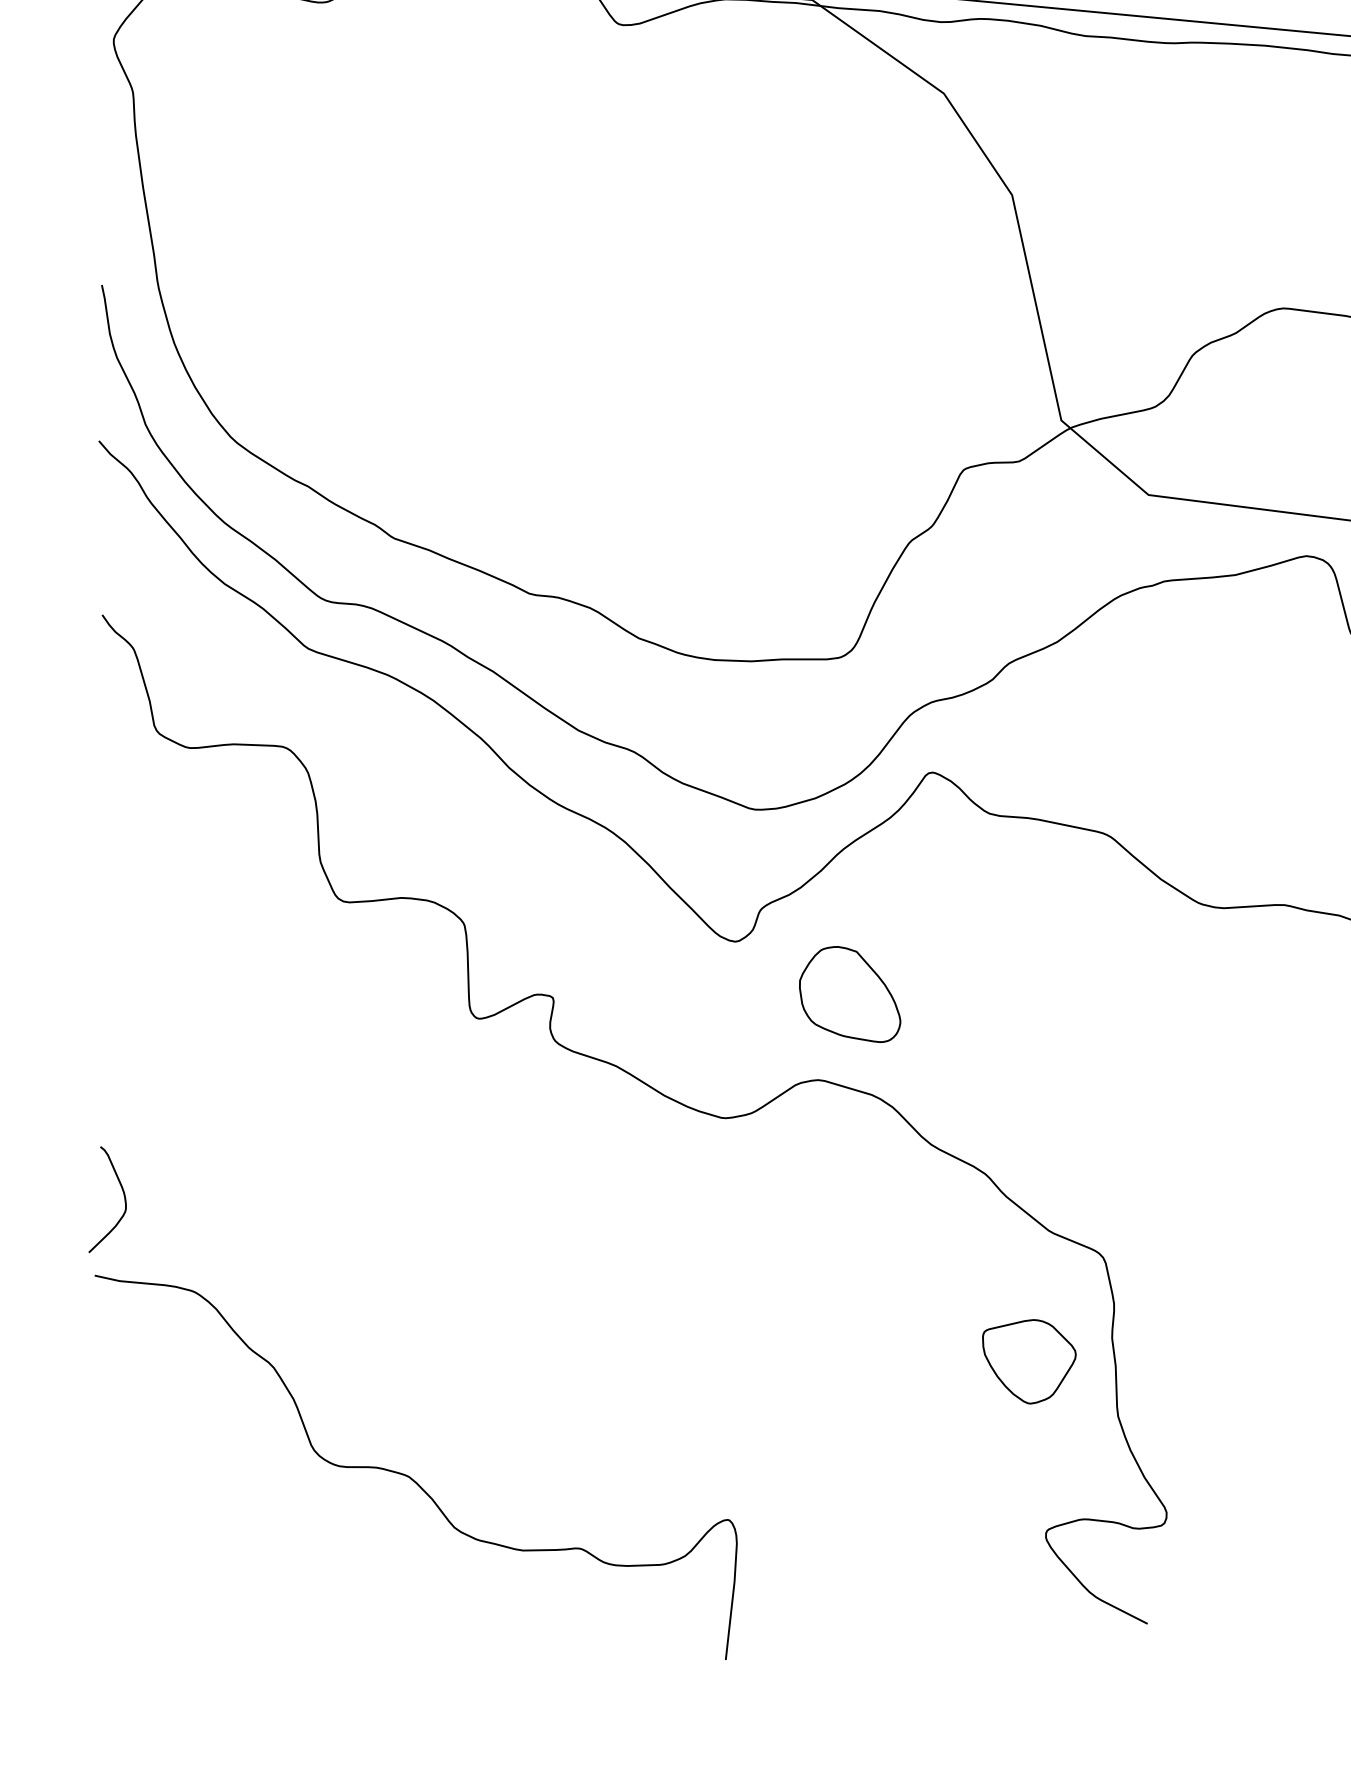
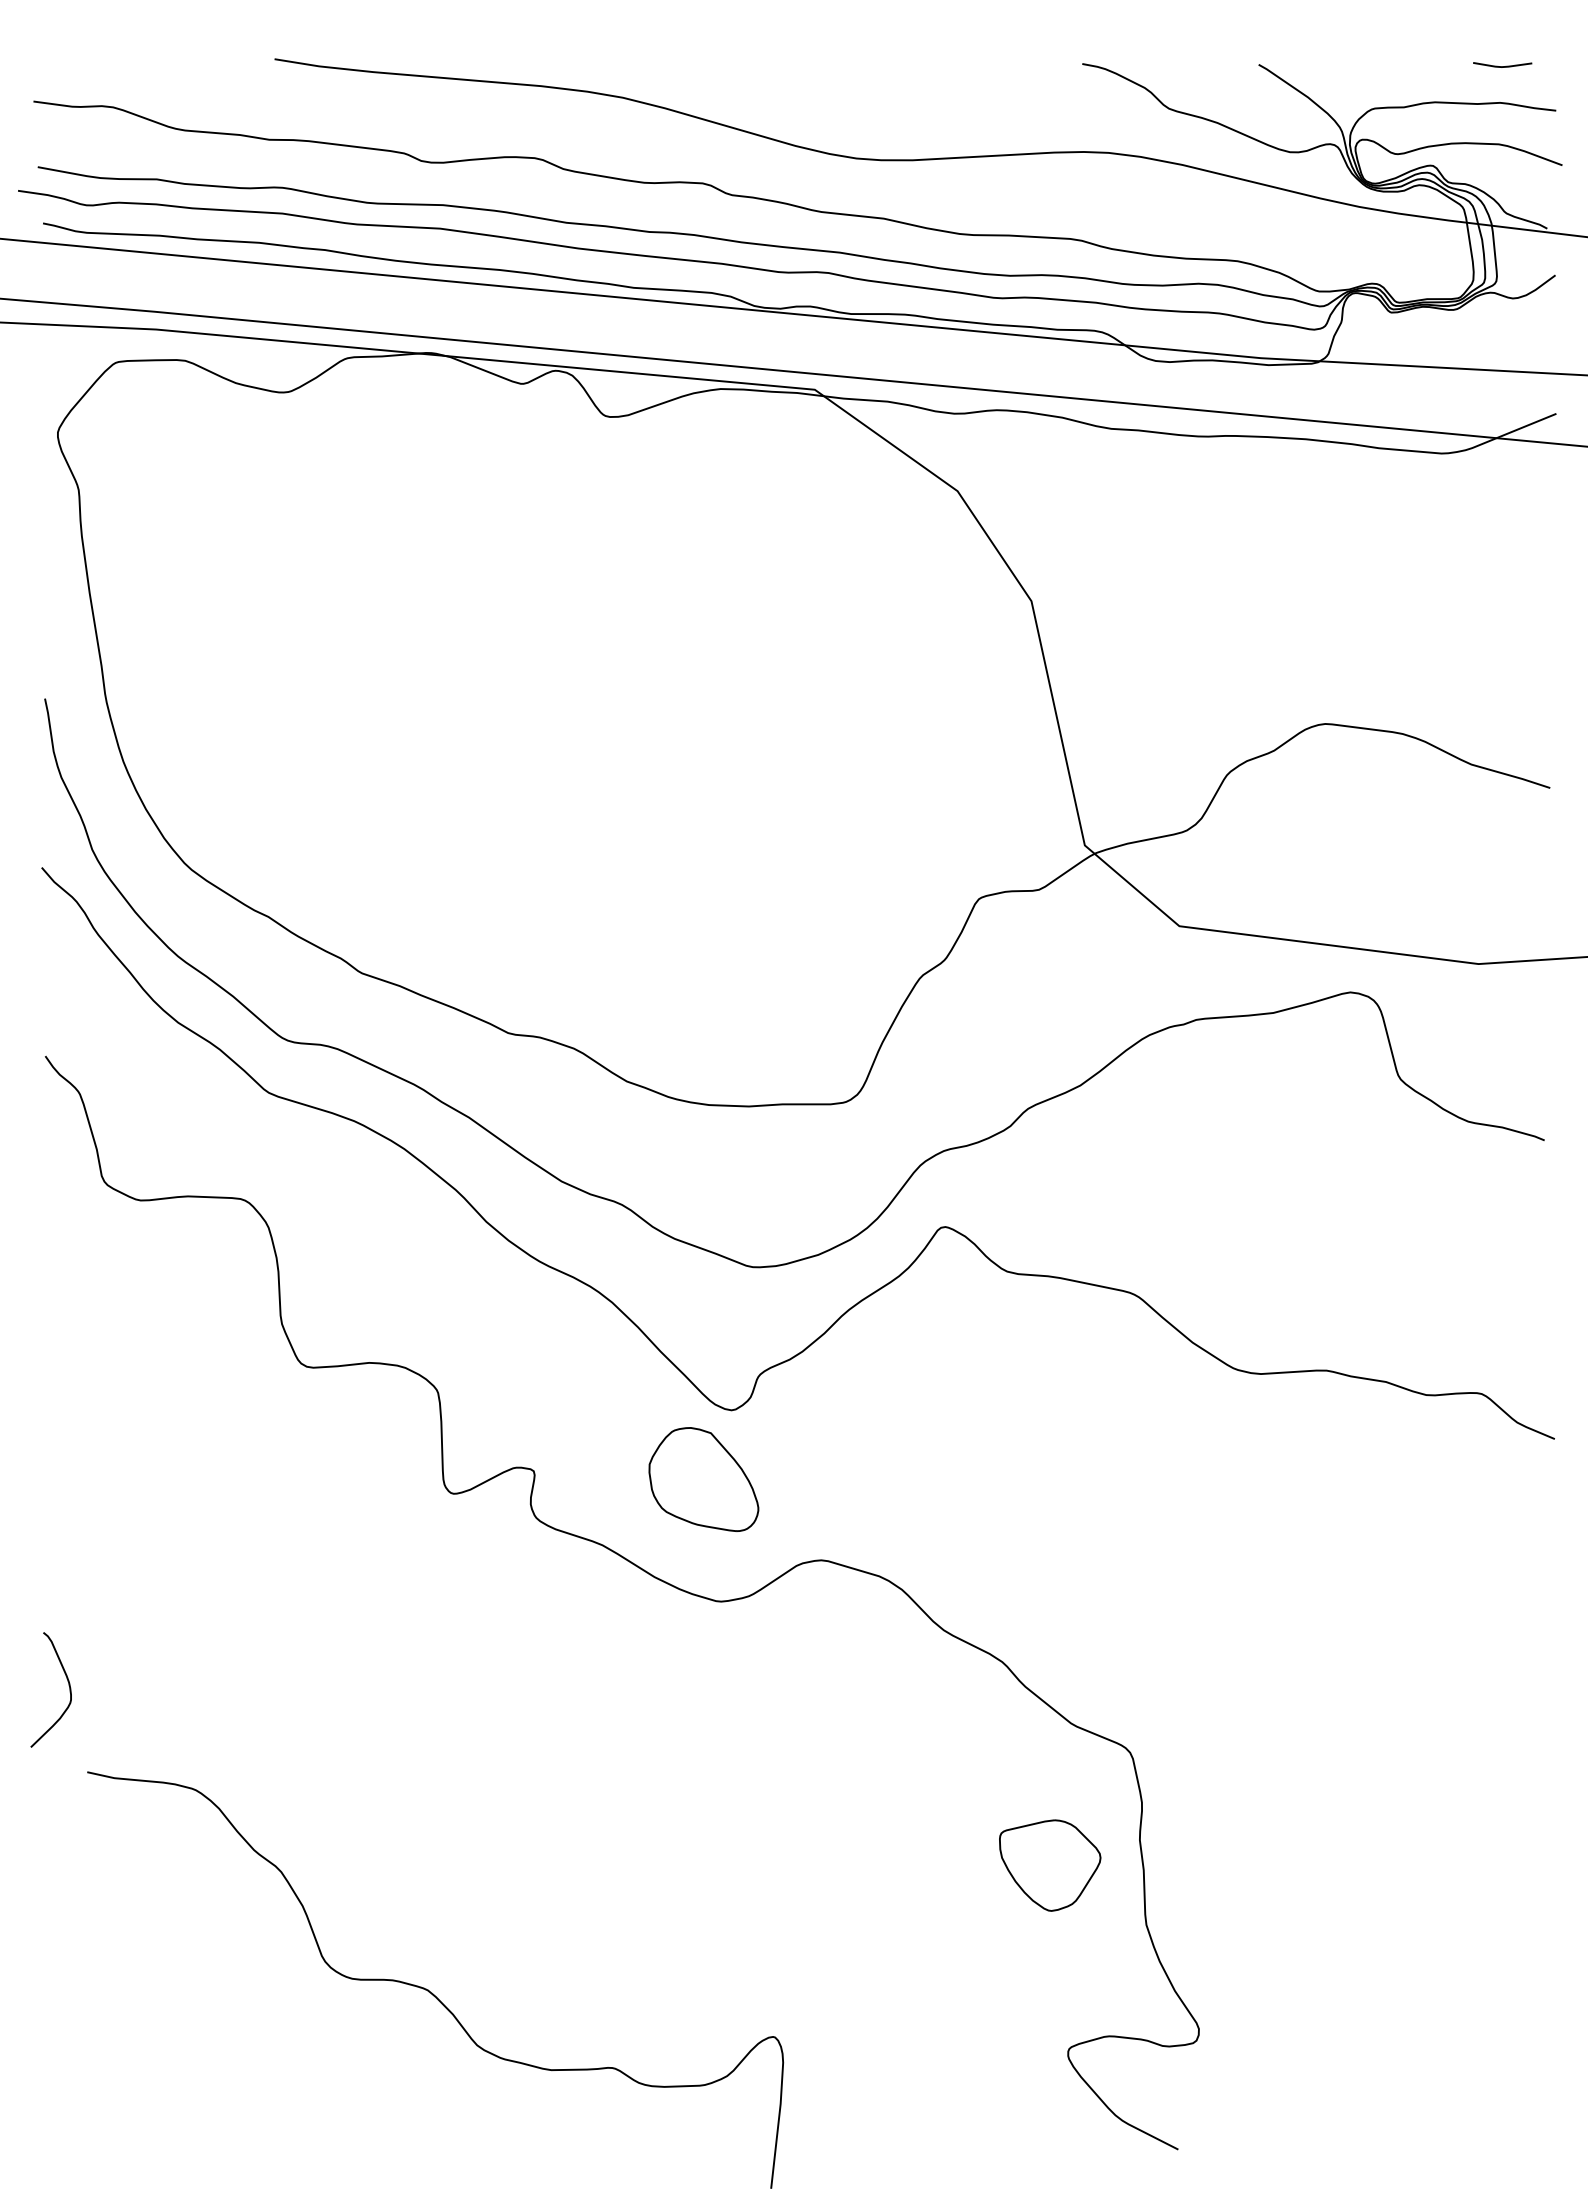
part: (849, 994) -> (703, 1479), moved
curve: (409, 1476) -> (428, 1989), moved

